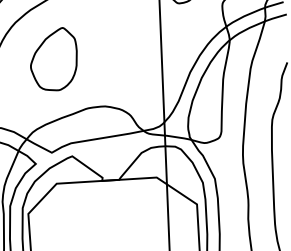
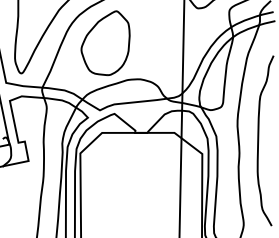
part: (53, 59) -> (105, 43), size x1.43

